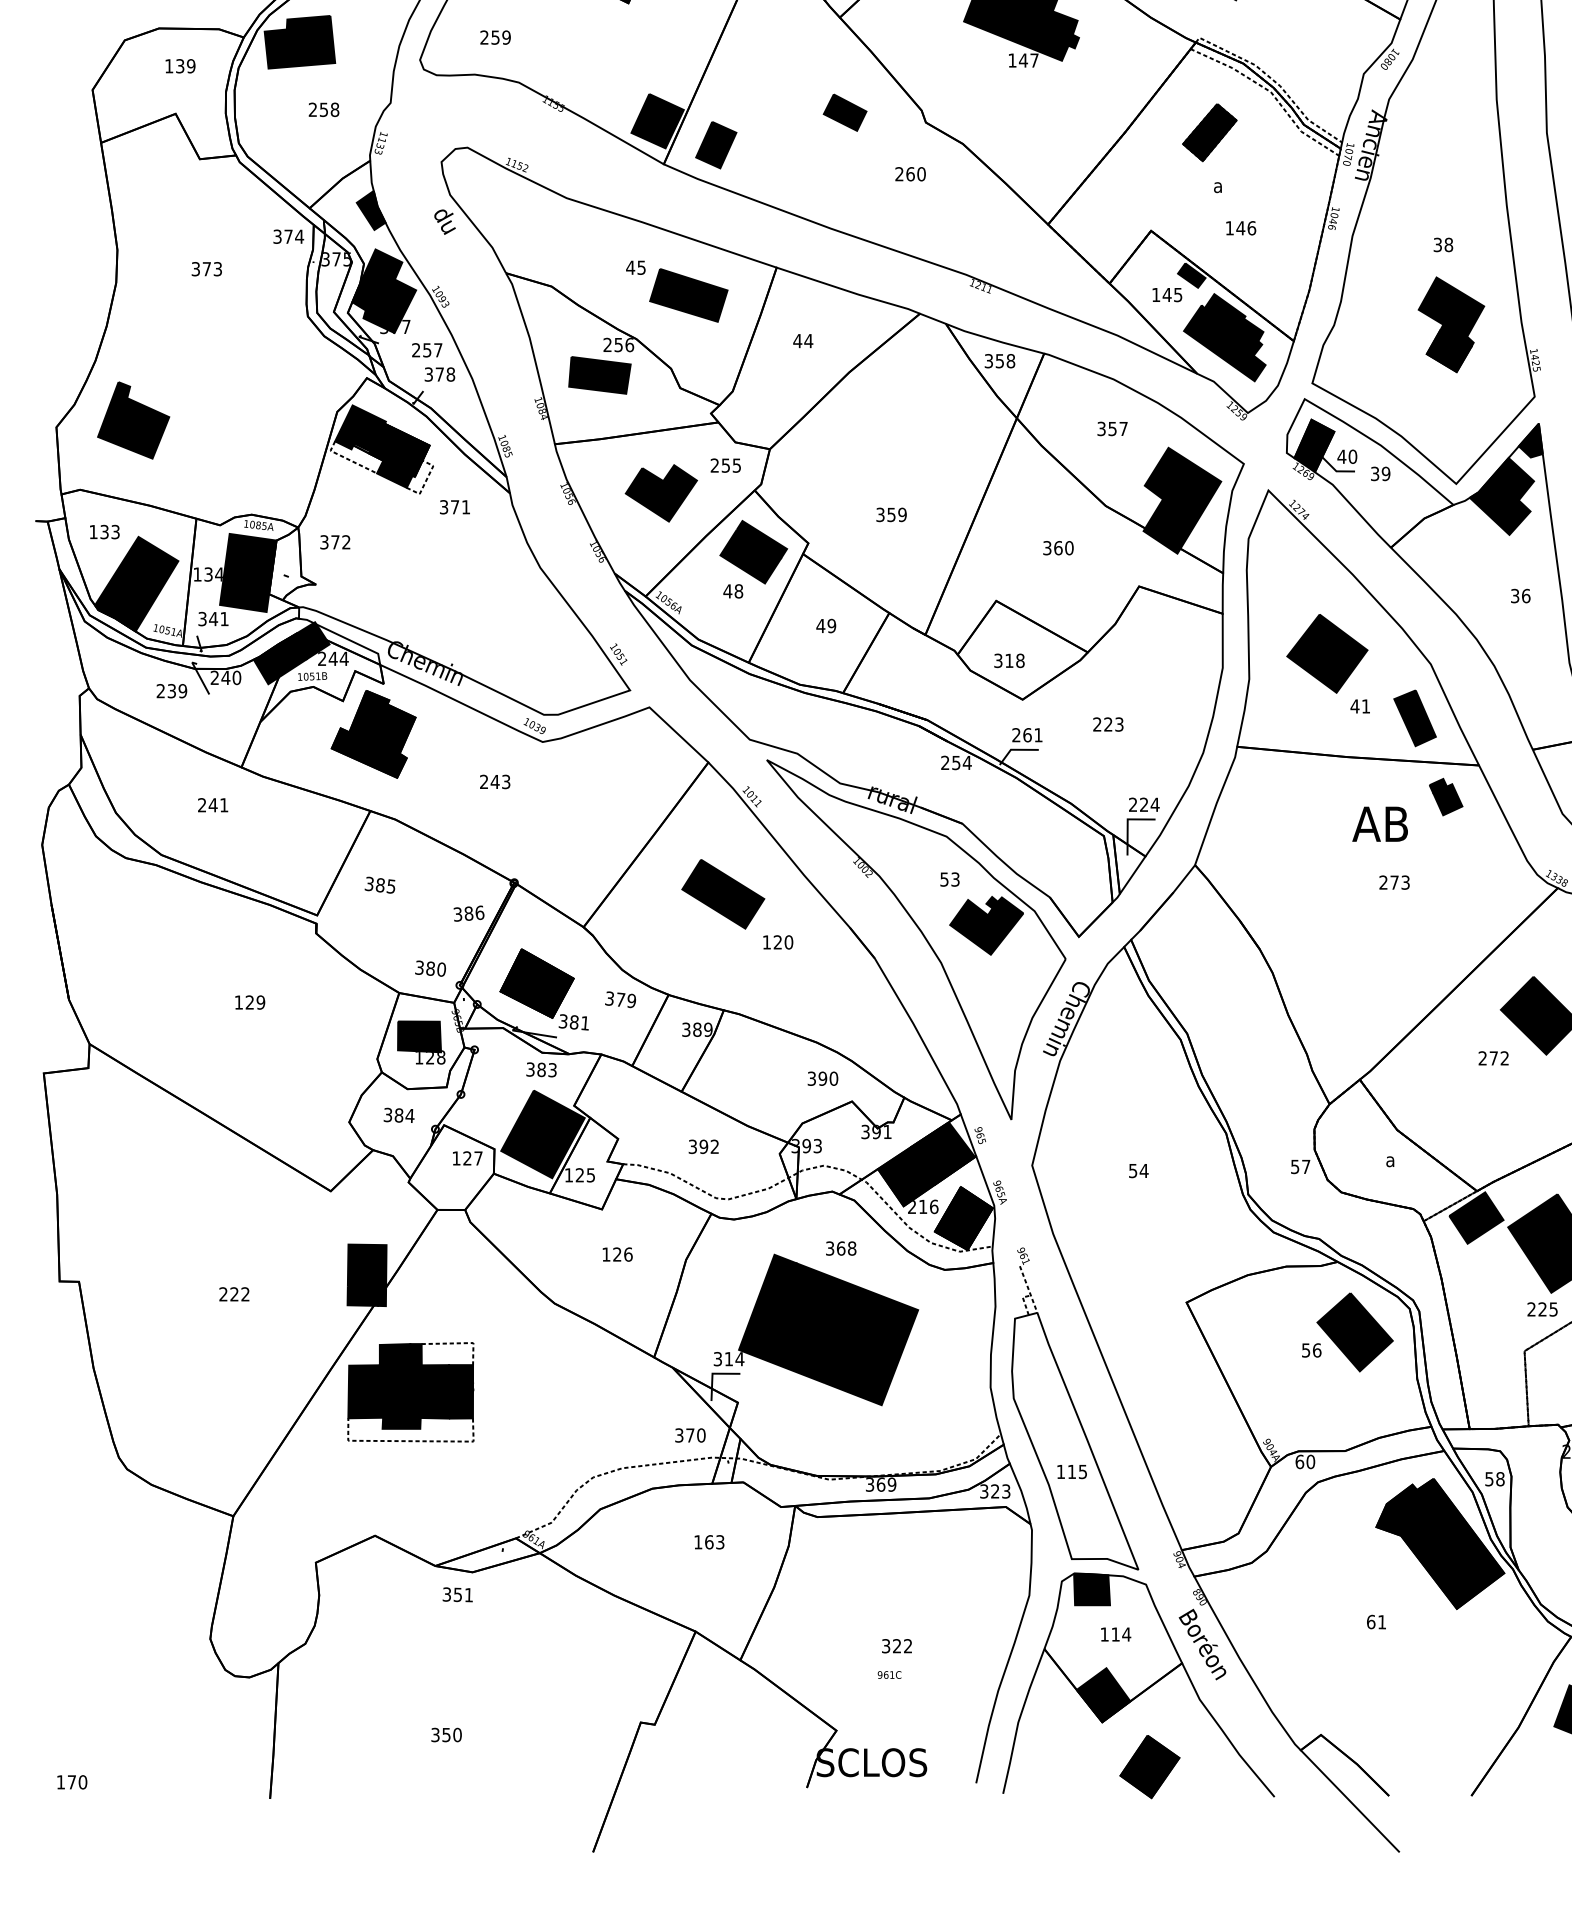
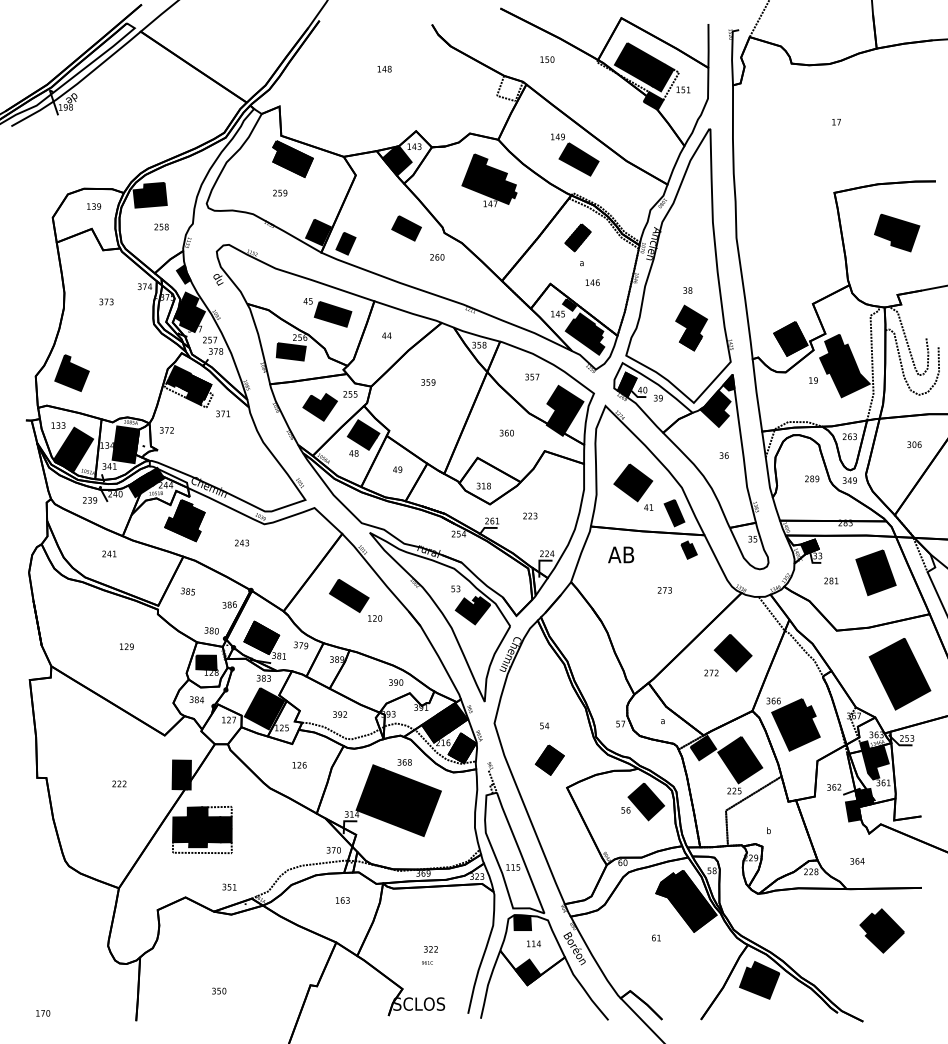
text: (496, 36) -> (280, 192), moved
part: (844, 112) -> (406, 228), size x1.43
text: (891, 514) -> (428, 382), moved
text: (1380, 823) -> (621, 554), moved
text: (457, 1593) -> (229, 886), moved
part: (1149, 1765) -> (549, 759), moved

